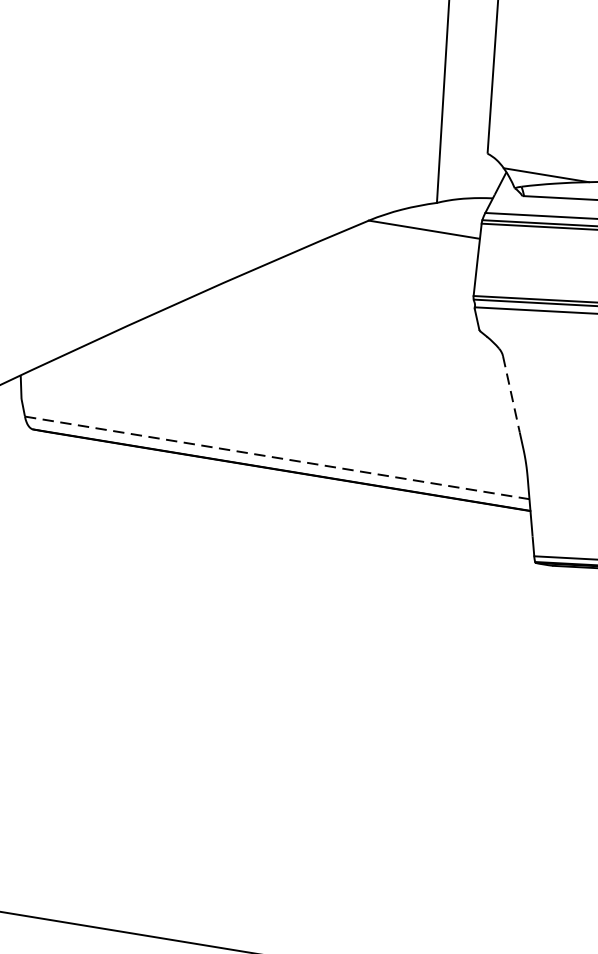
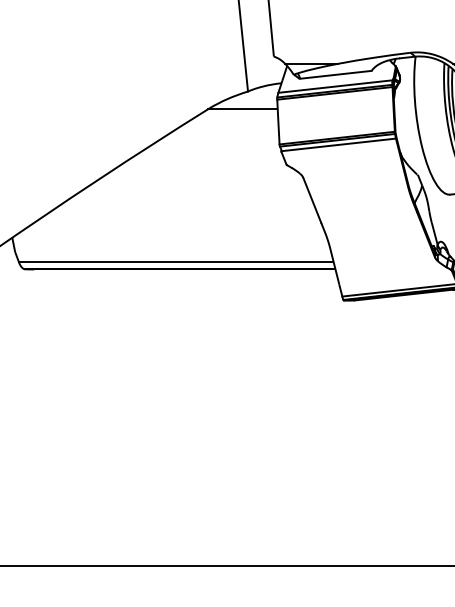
line: (511, 394) -> (312, 200), dashed -> solid
line: (277, 458) -> (176, 262), dashed -> solid

